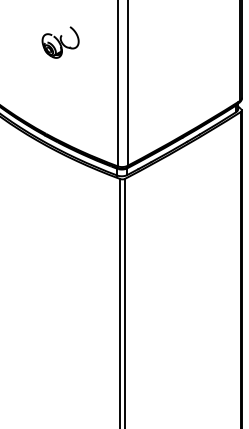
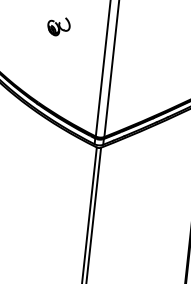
part: (60, 42) -> (58, 26), size x0.7

